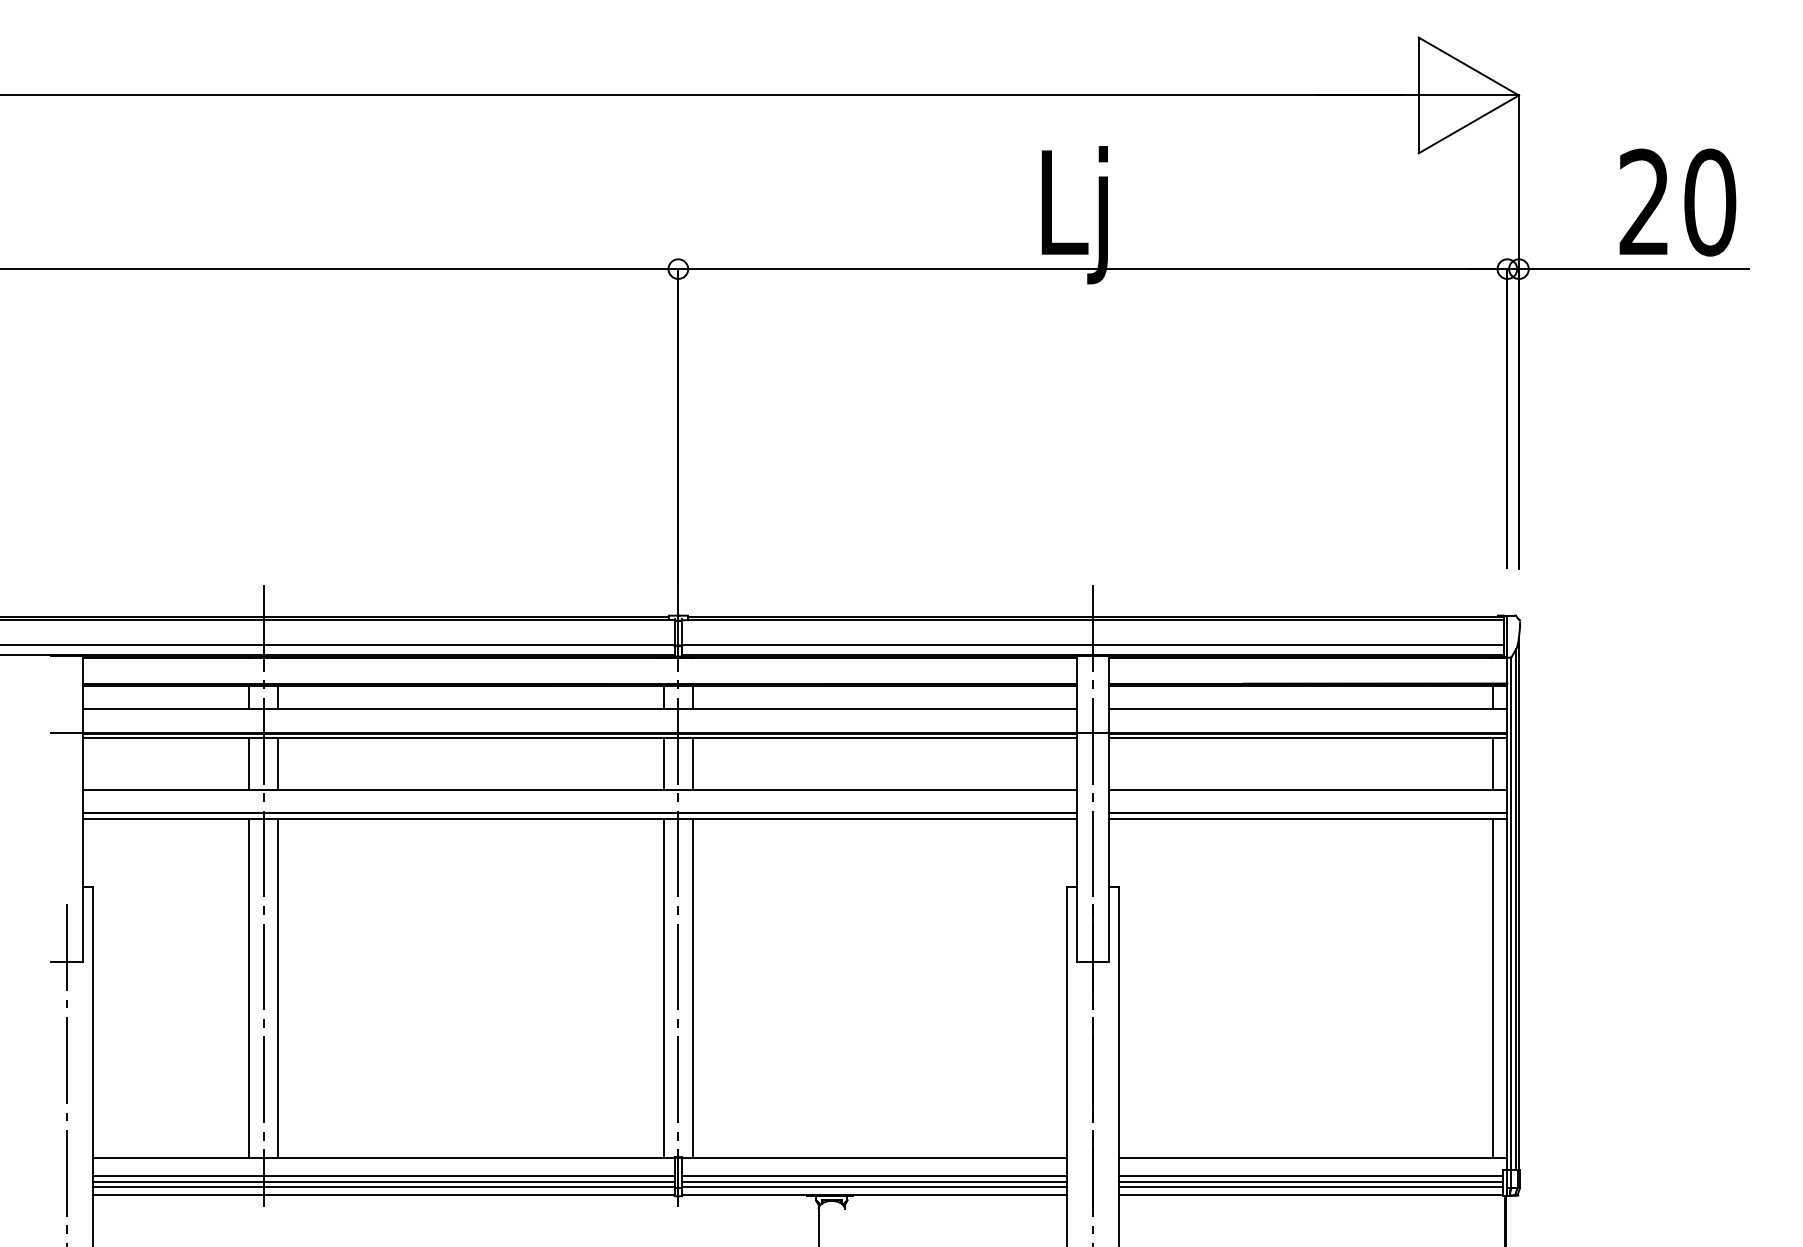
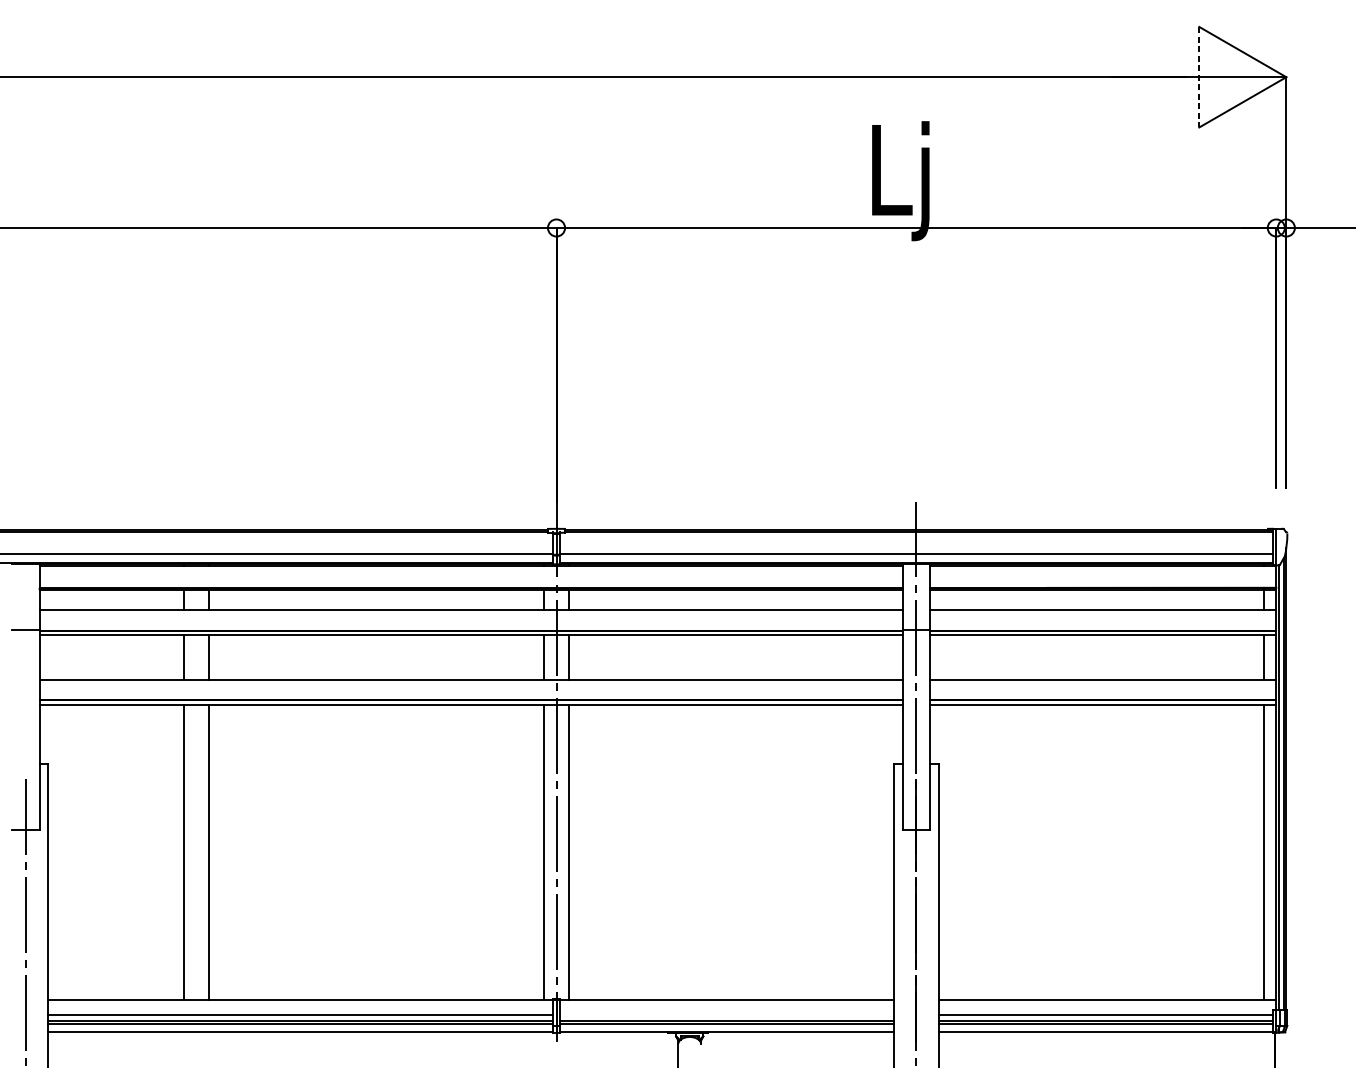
line: (1418, 95) -> (1199, 77), solid -> dashed
line: (263, 895) -> (196, 771), removed
line: (874, 1176) -> (726, 1015), removed

